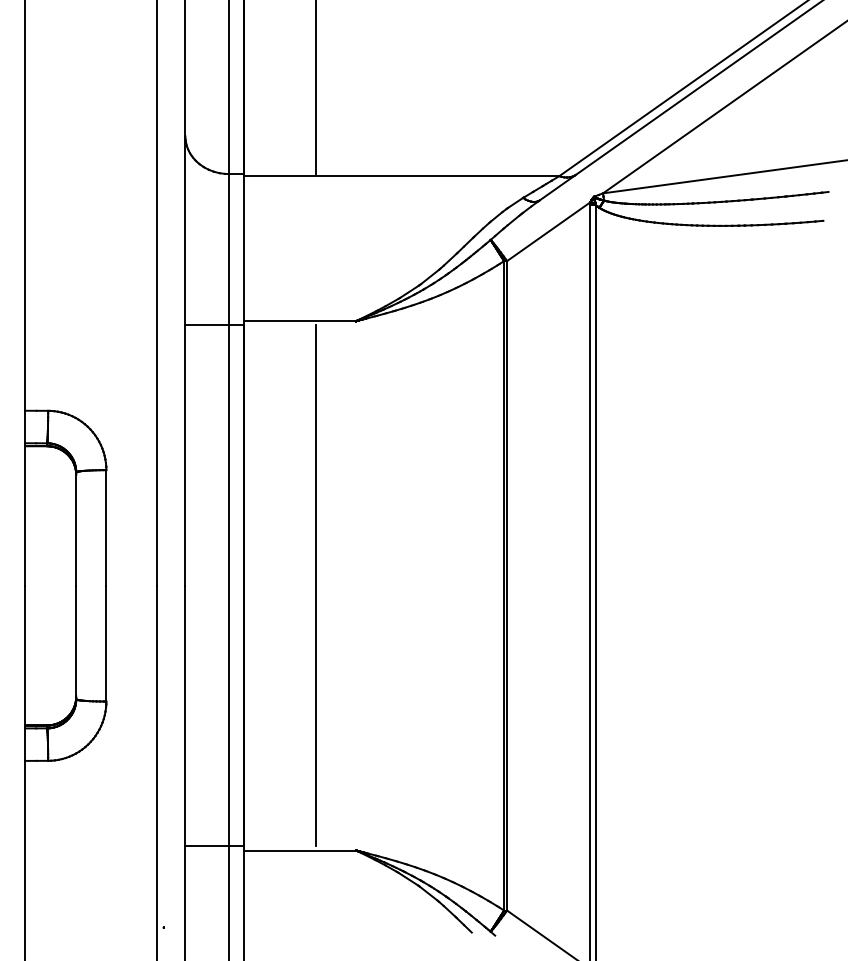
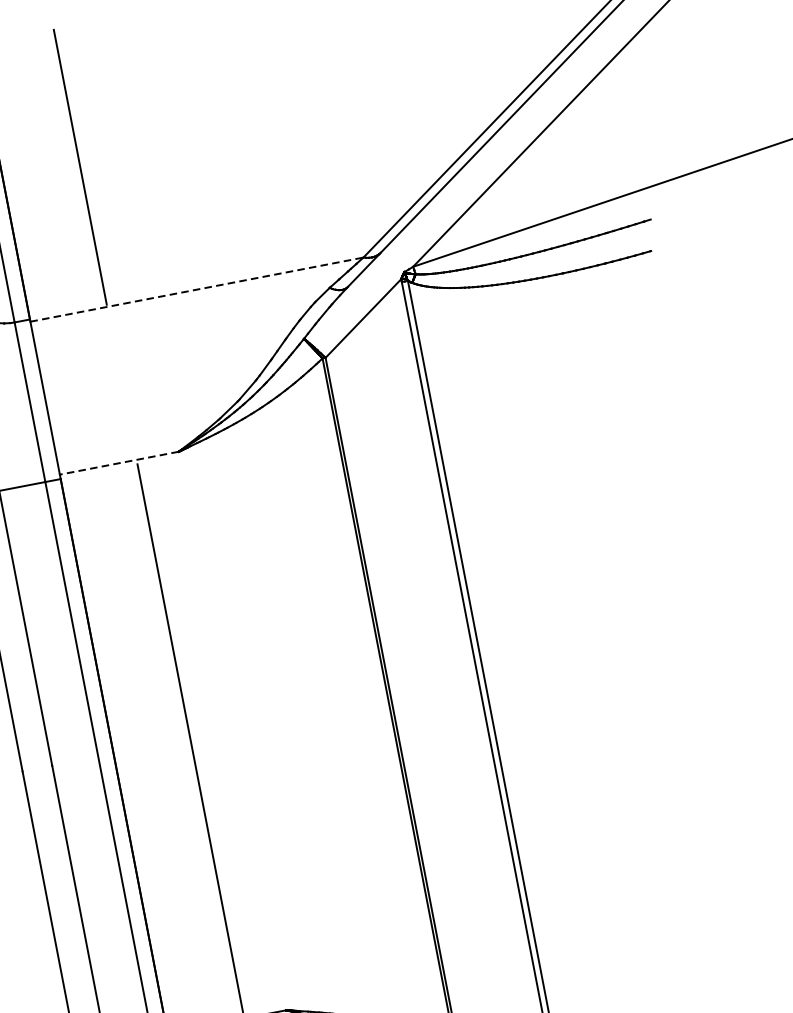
line: (401, 176) -> (197, 289), solid -> dashed
line: (299, 321) -> (118, 463), solid -> dashed

